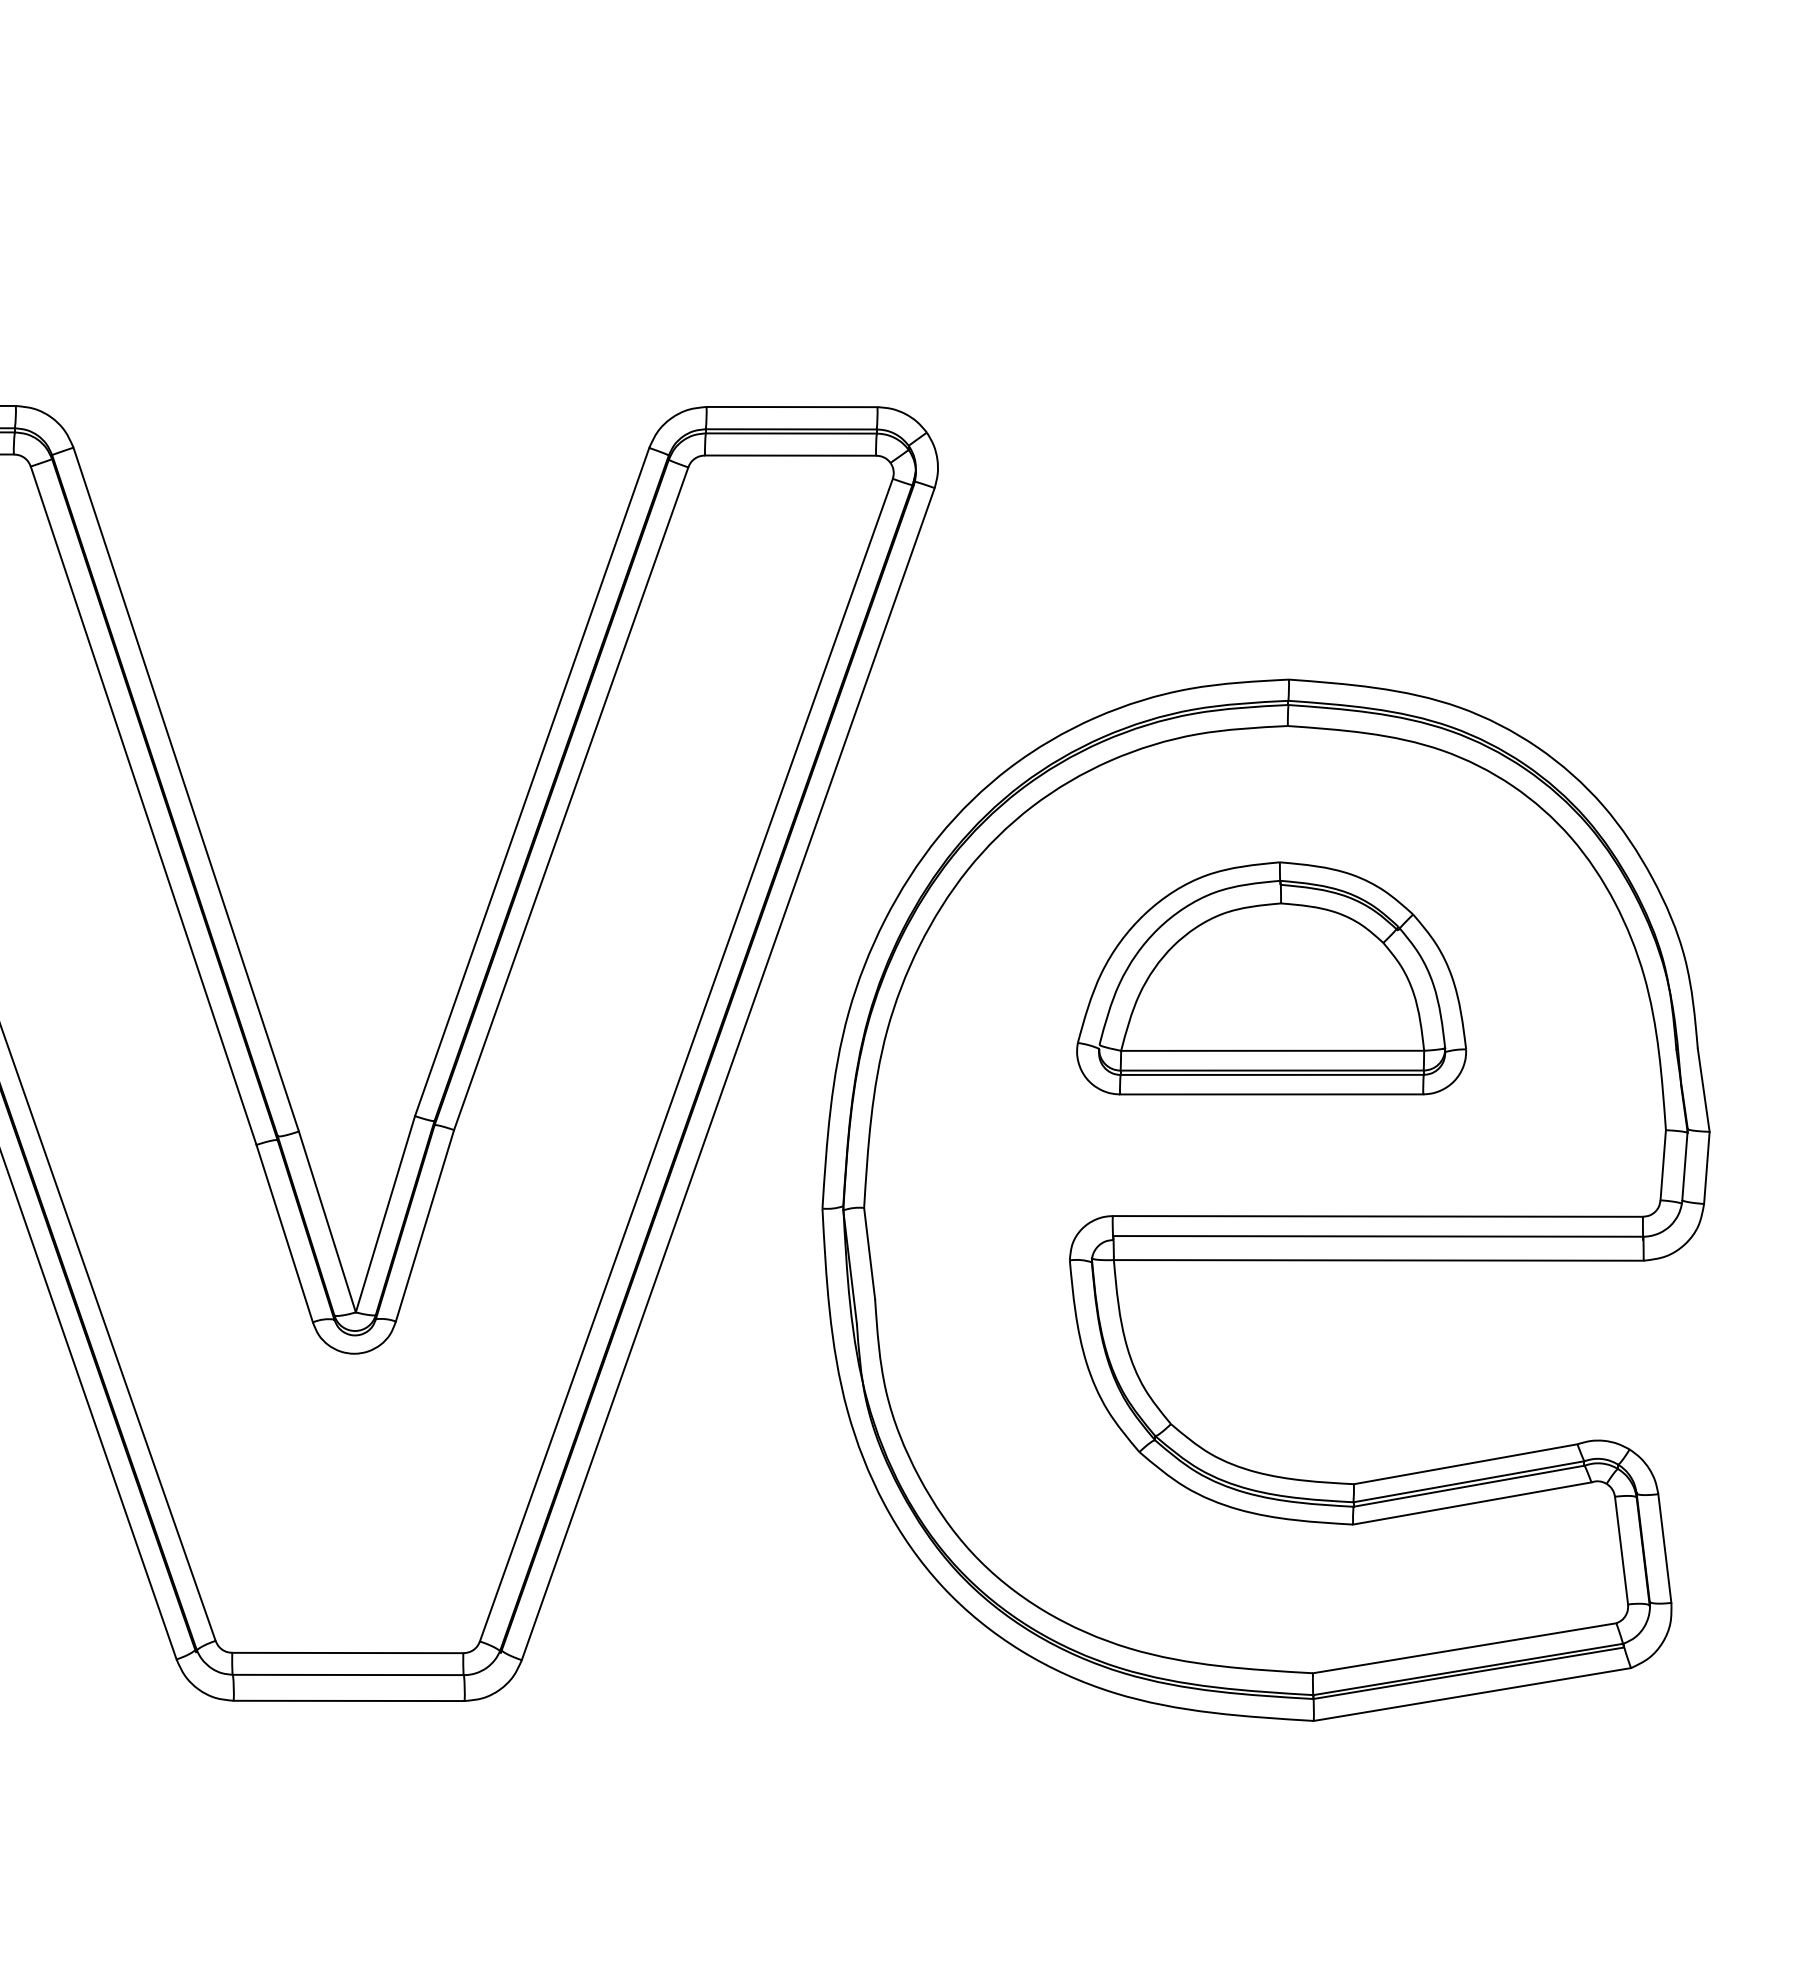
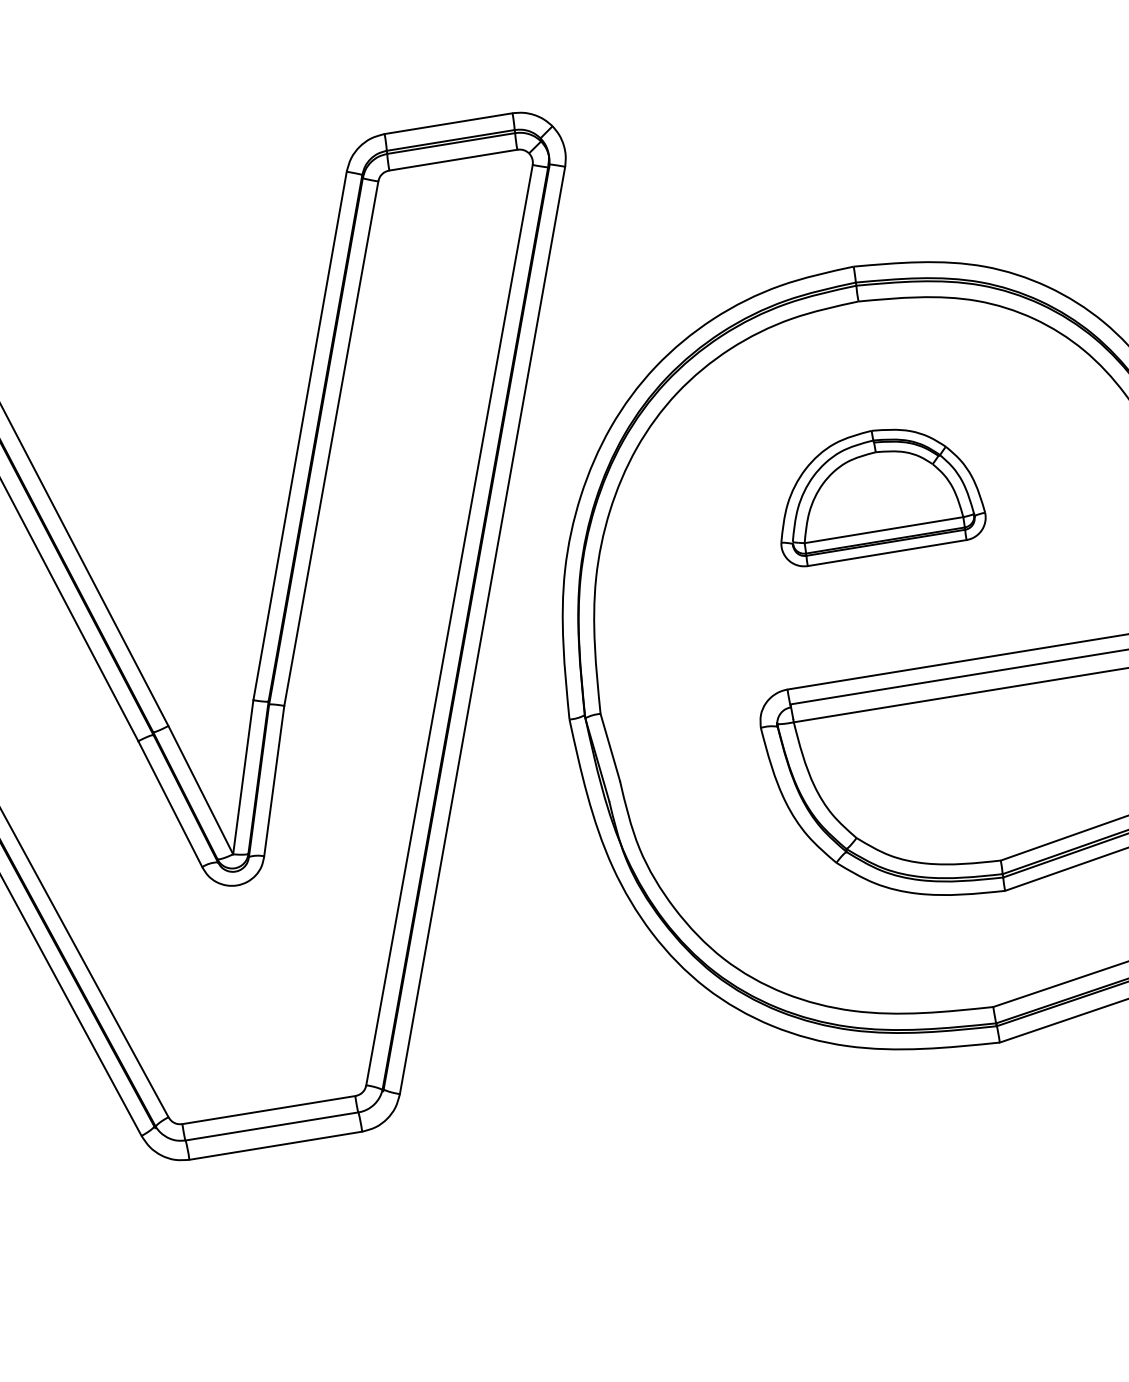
part: (1271, 978) -> (877, 492), size x0.7

